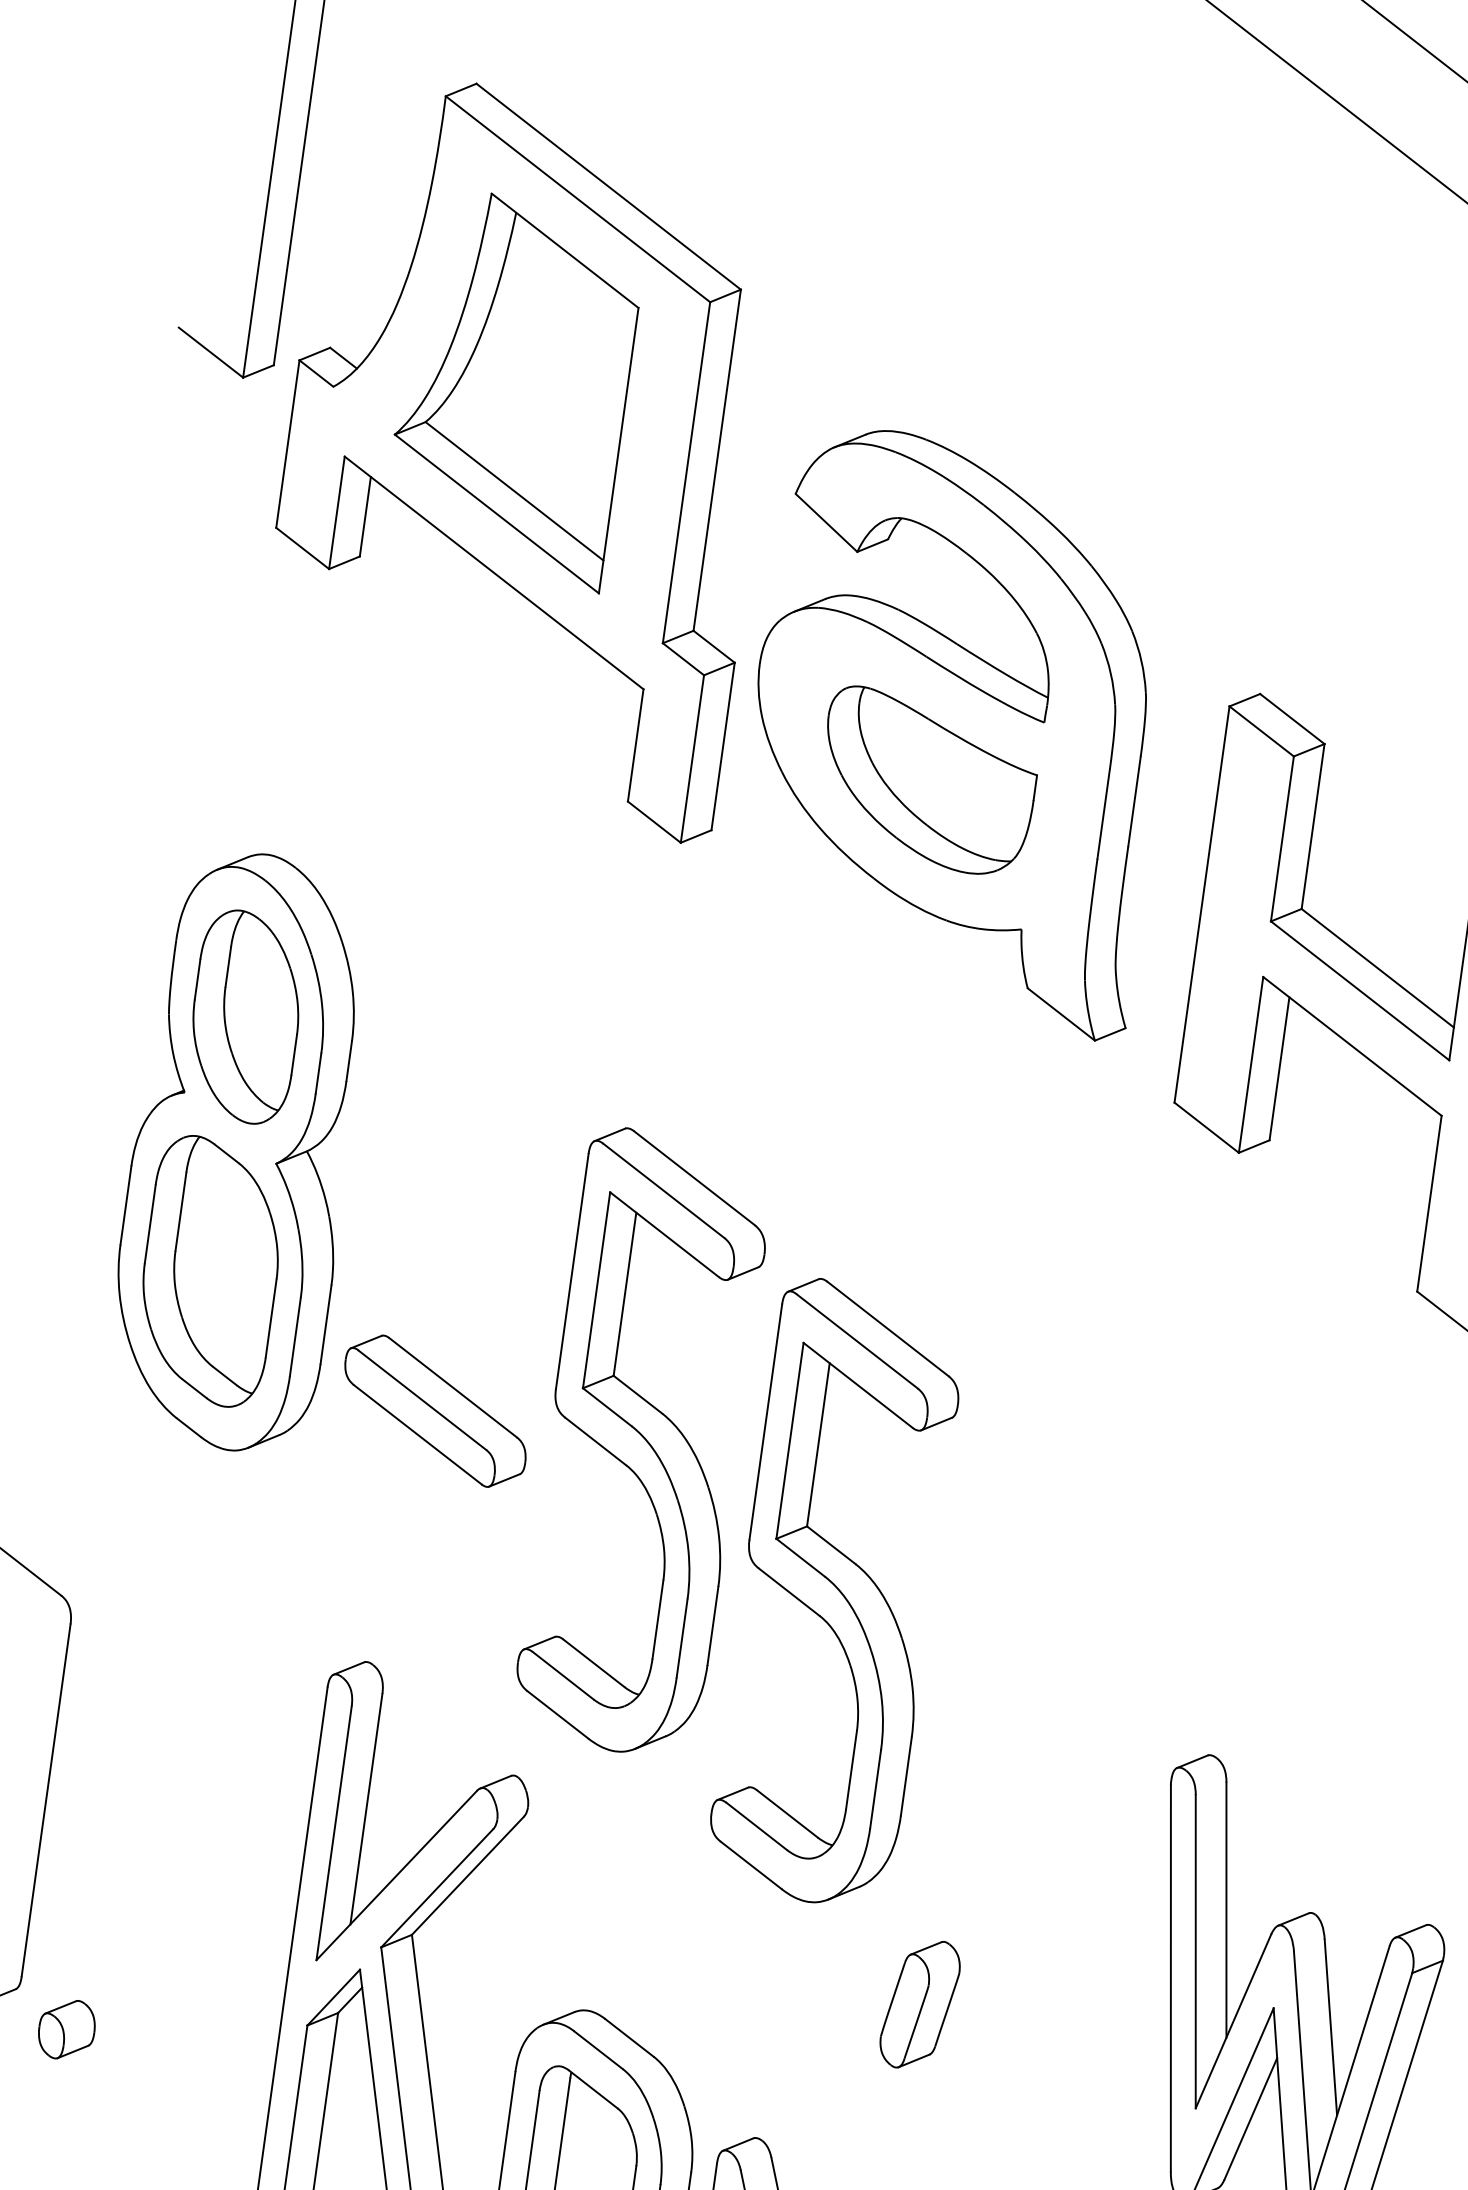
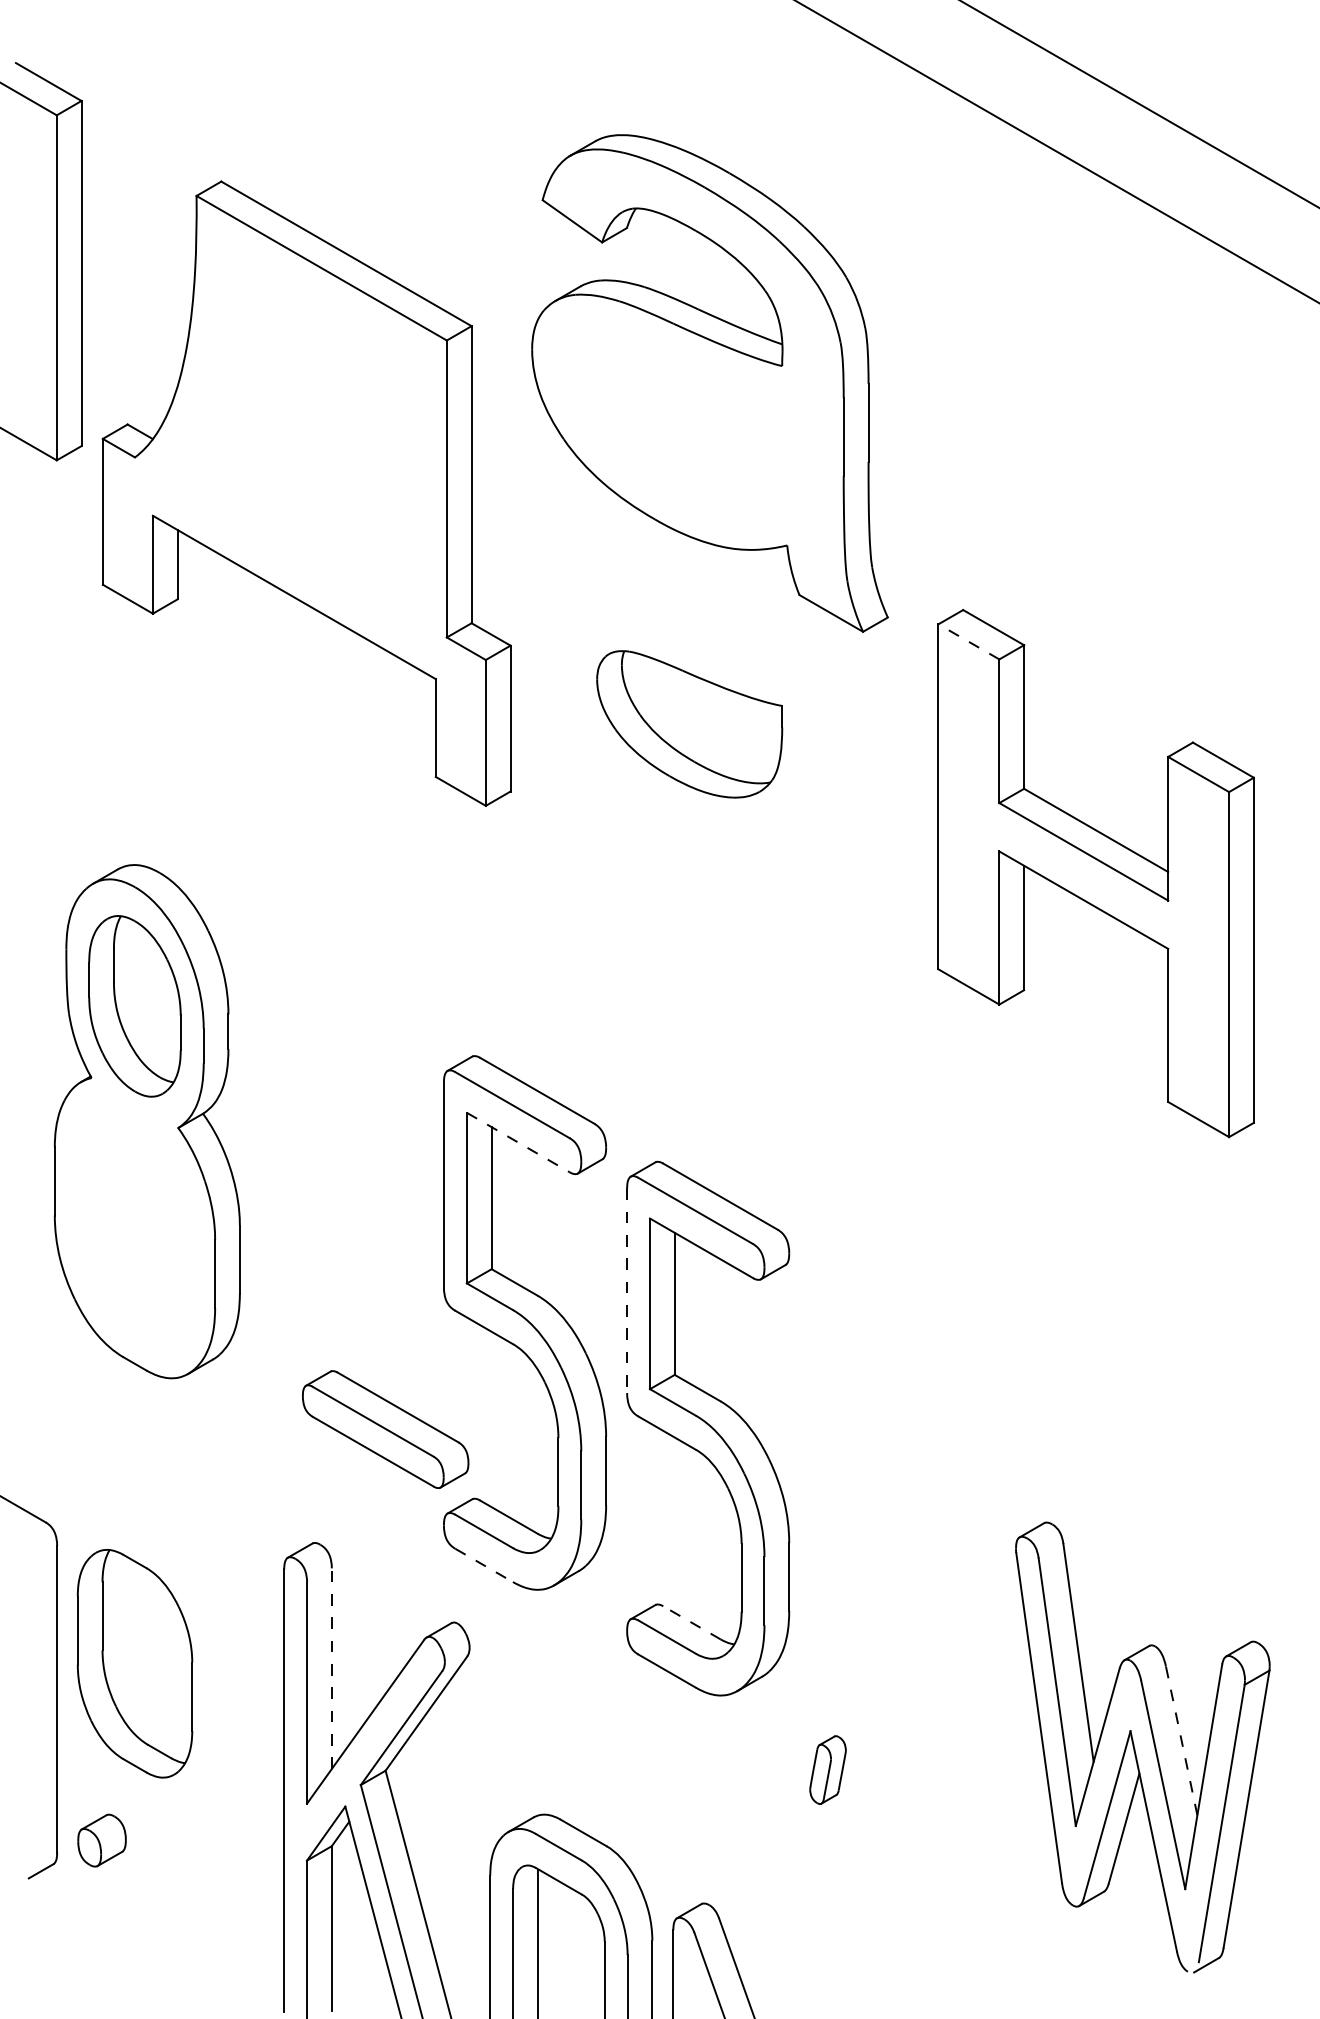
part: (514, 388) -> (289, 437), removed
line: (1261, 730) -> (968, 641), solid -> dashed
part: (958, 731) -> (709, 383), moved
line: (664, 1234) -> (518, 1142), solid -> dashed
part: (210, 1271) -> (134, 1663), moved
part: (435, 1411) -> (385, 1429), moved
line: (766, 1423) -> (627, 1291), solid -> dashed
line: (558, 1714) -> (484, 1565), solid -> dashed
line: (366, 1808) -> (331, 1668), solid -> dashed
line: (786, 1813) -> (691, 1622), solid -> dashed
part: (919, 2003) -> (827, 1769), size x0.6
line: (1330, 2026) -> (1181, 1740), solid -> dashed
part: (66, 2029) -> (101, 1840), moved

